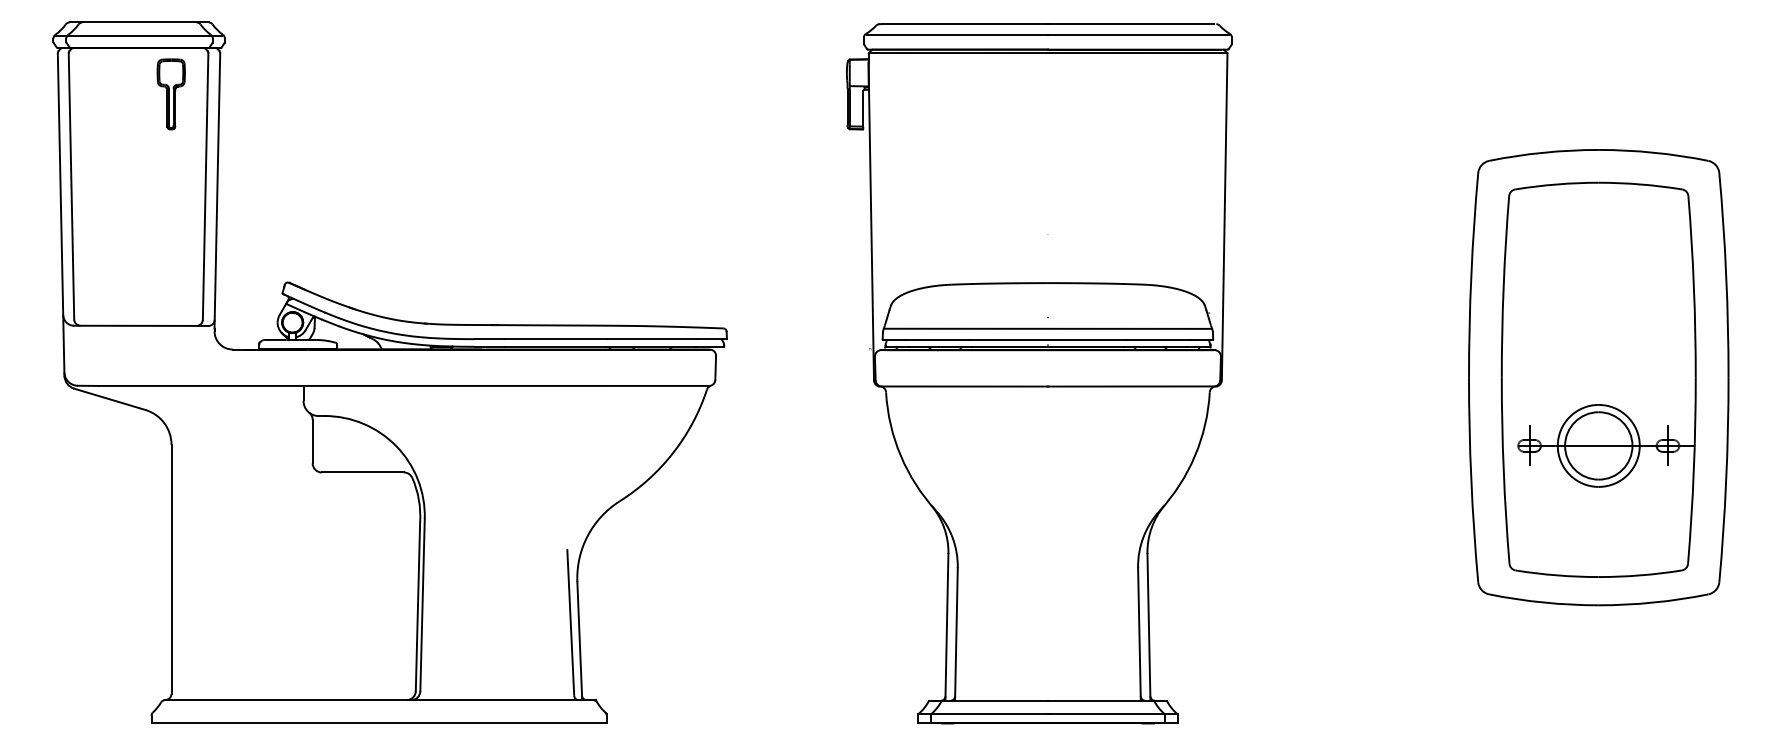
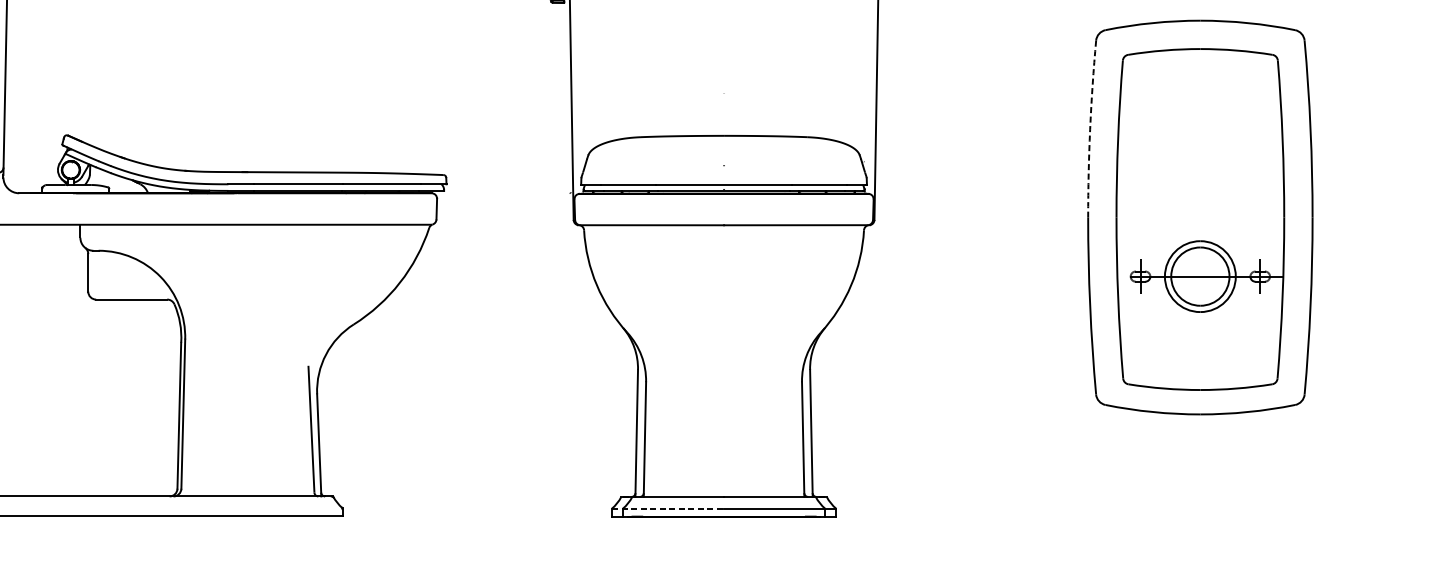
arc: (1471, 275) -> (1090, 129), solid -> dashed
line: (1047, 328) -> (723, 175), removed
line: (983, 714) -> (668, 508), solid -> dashed

